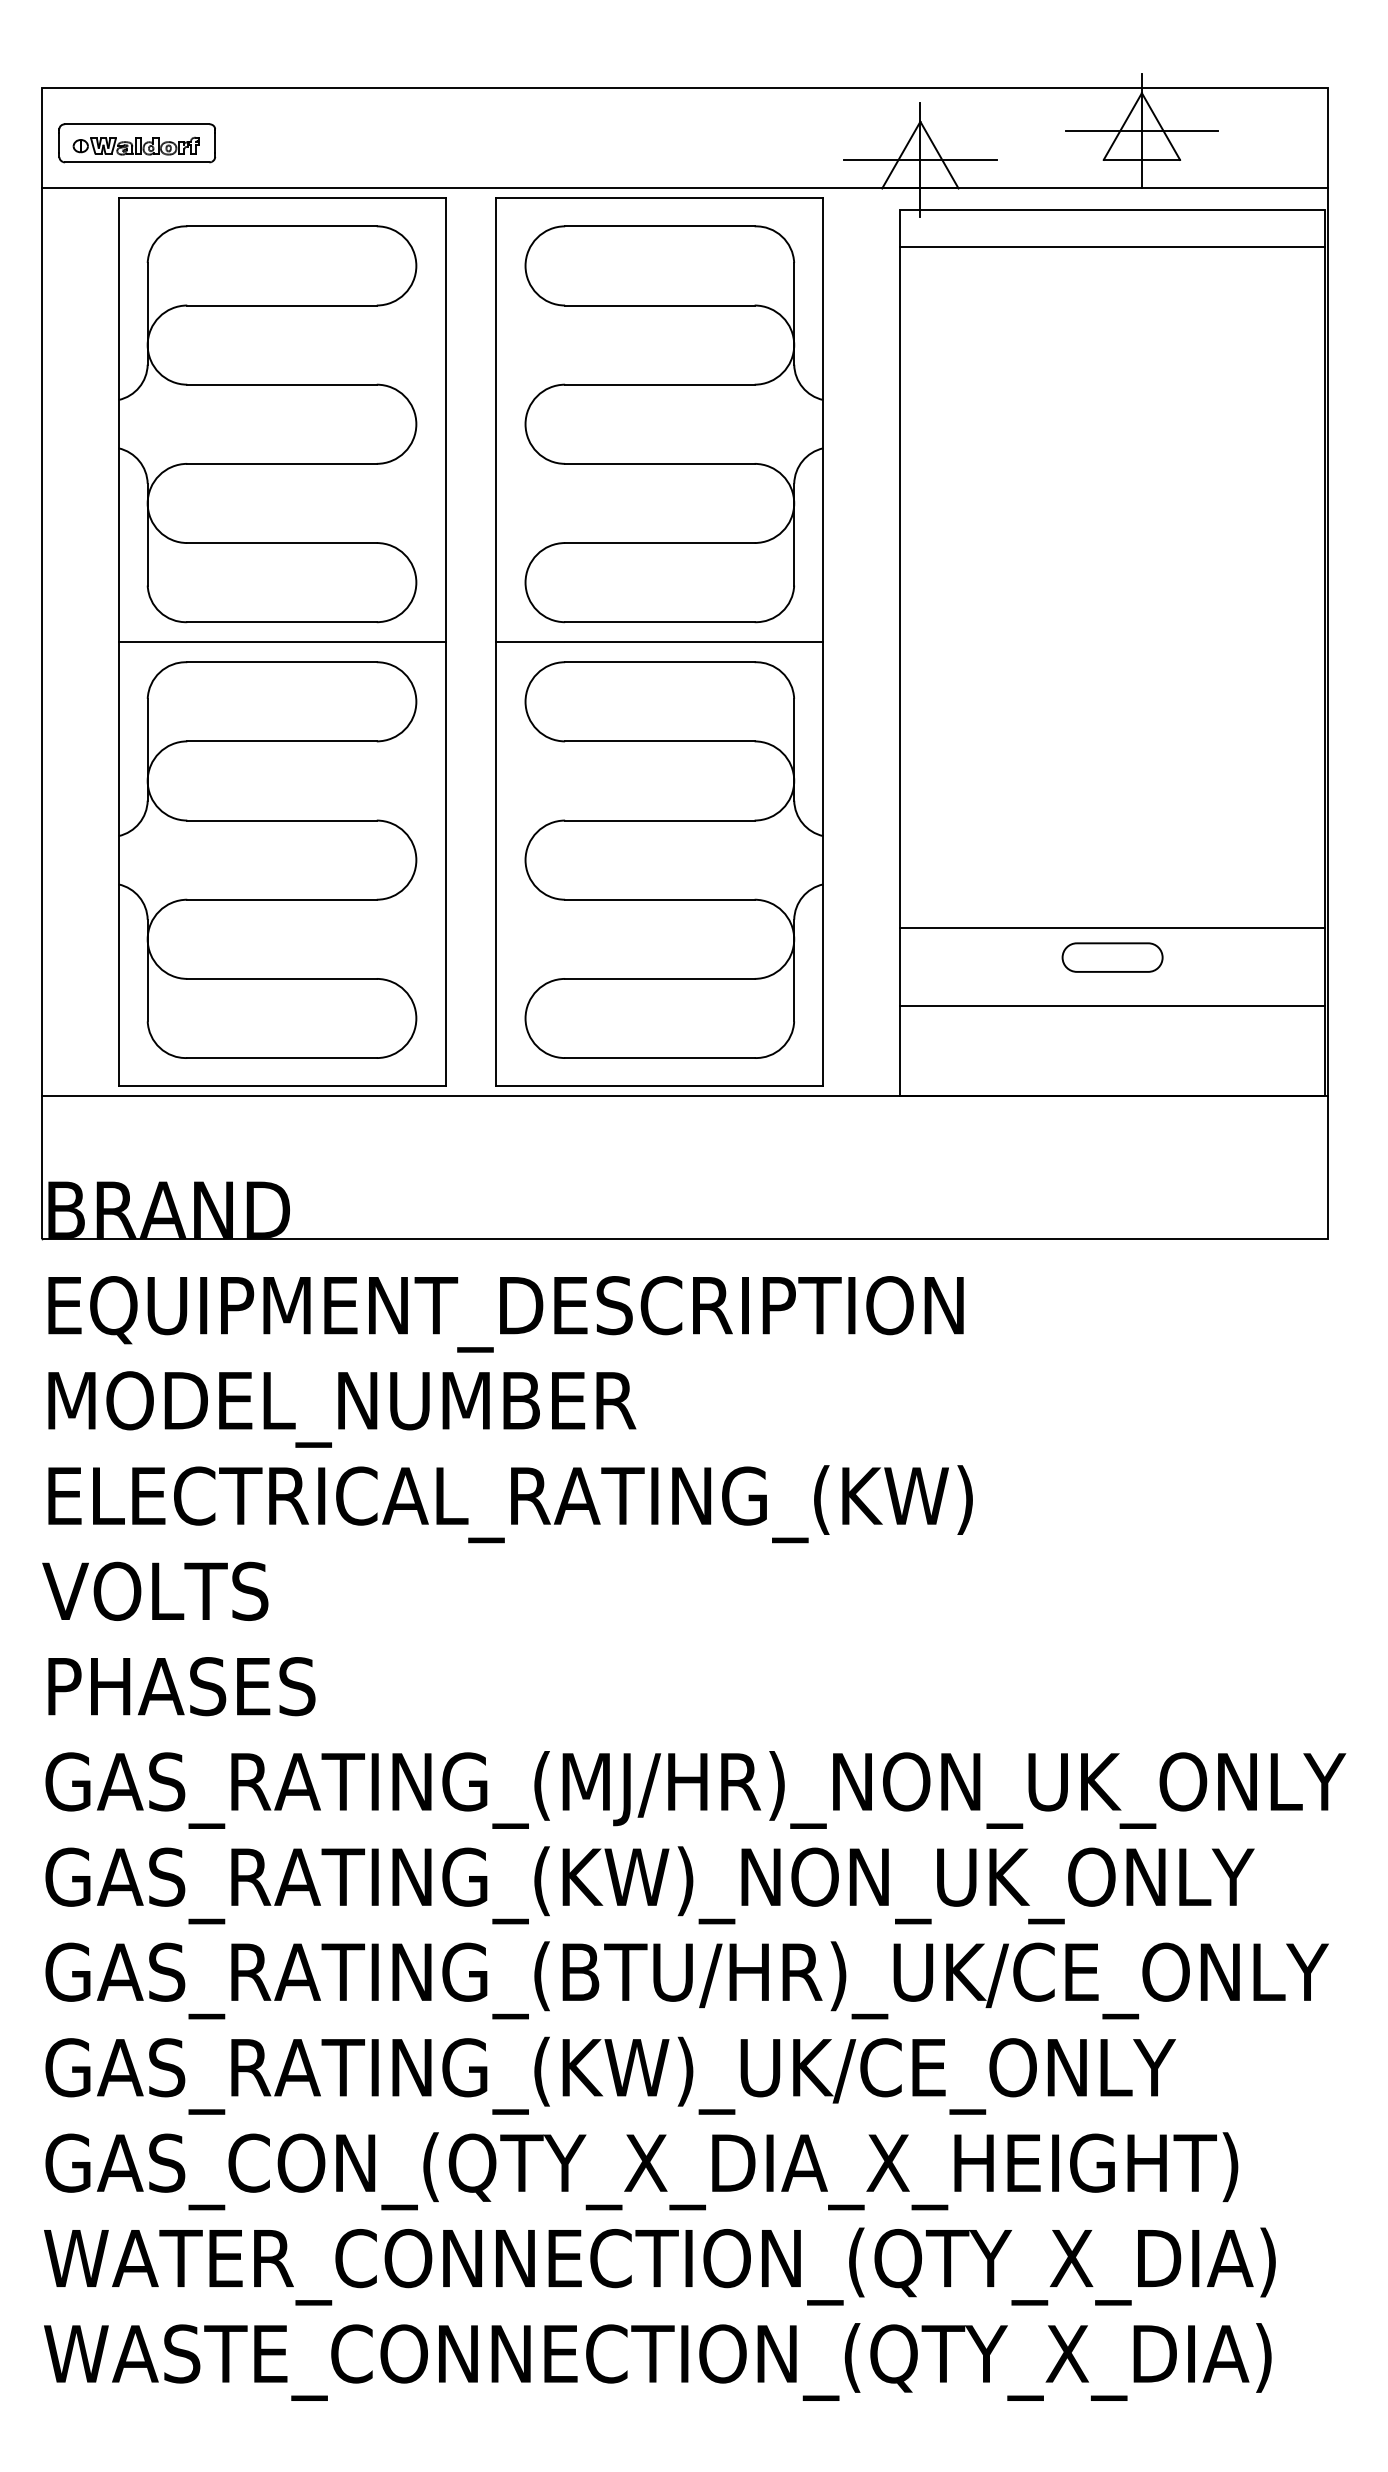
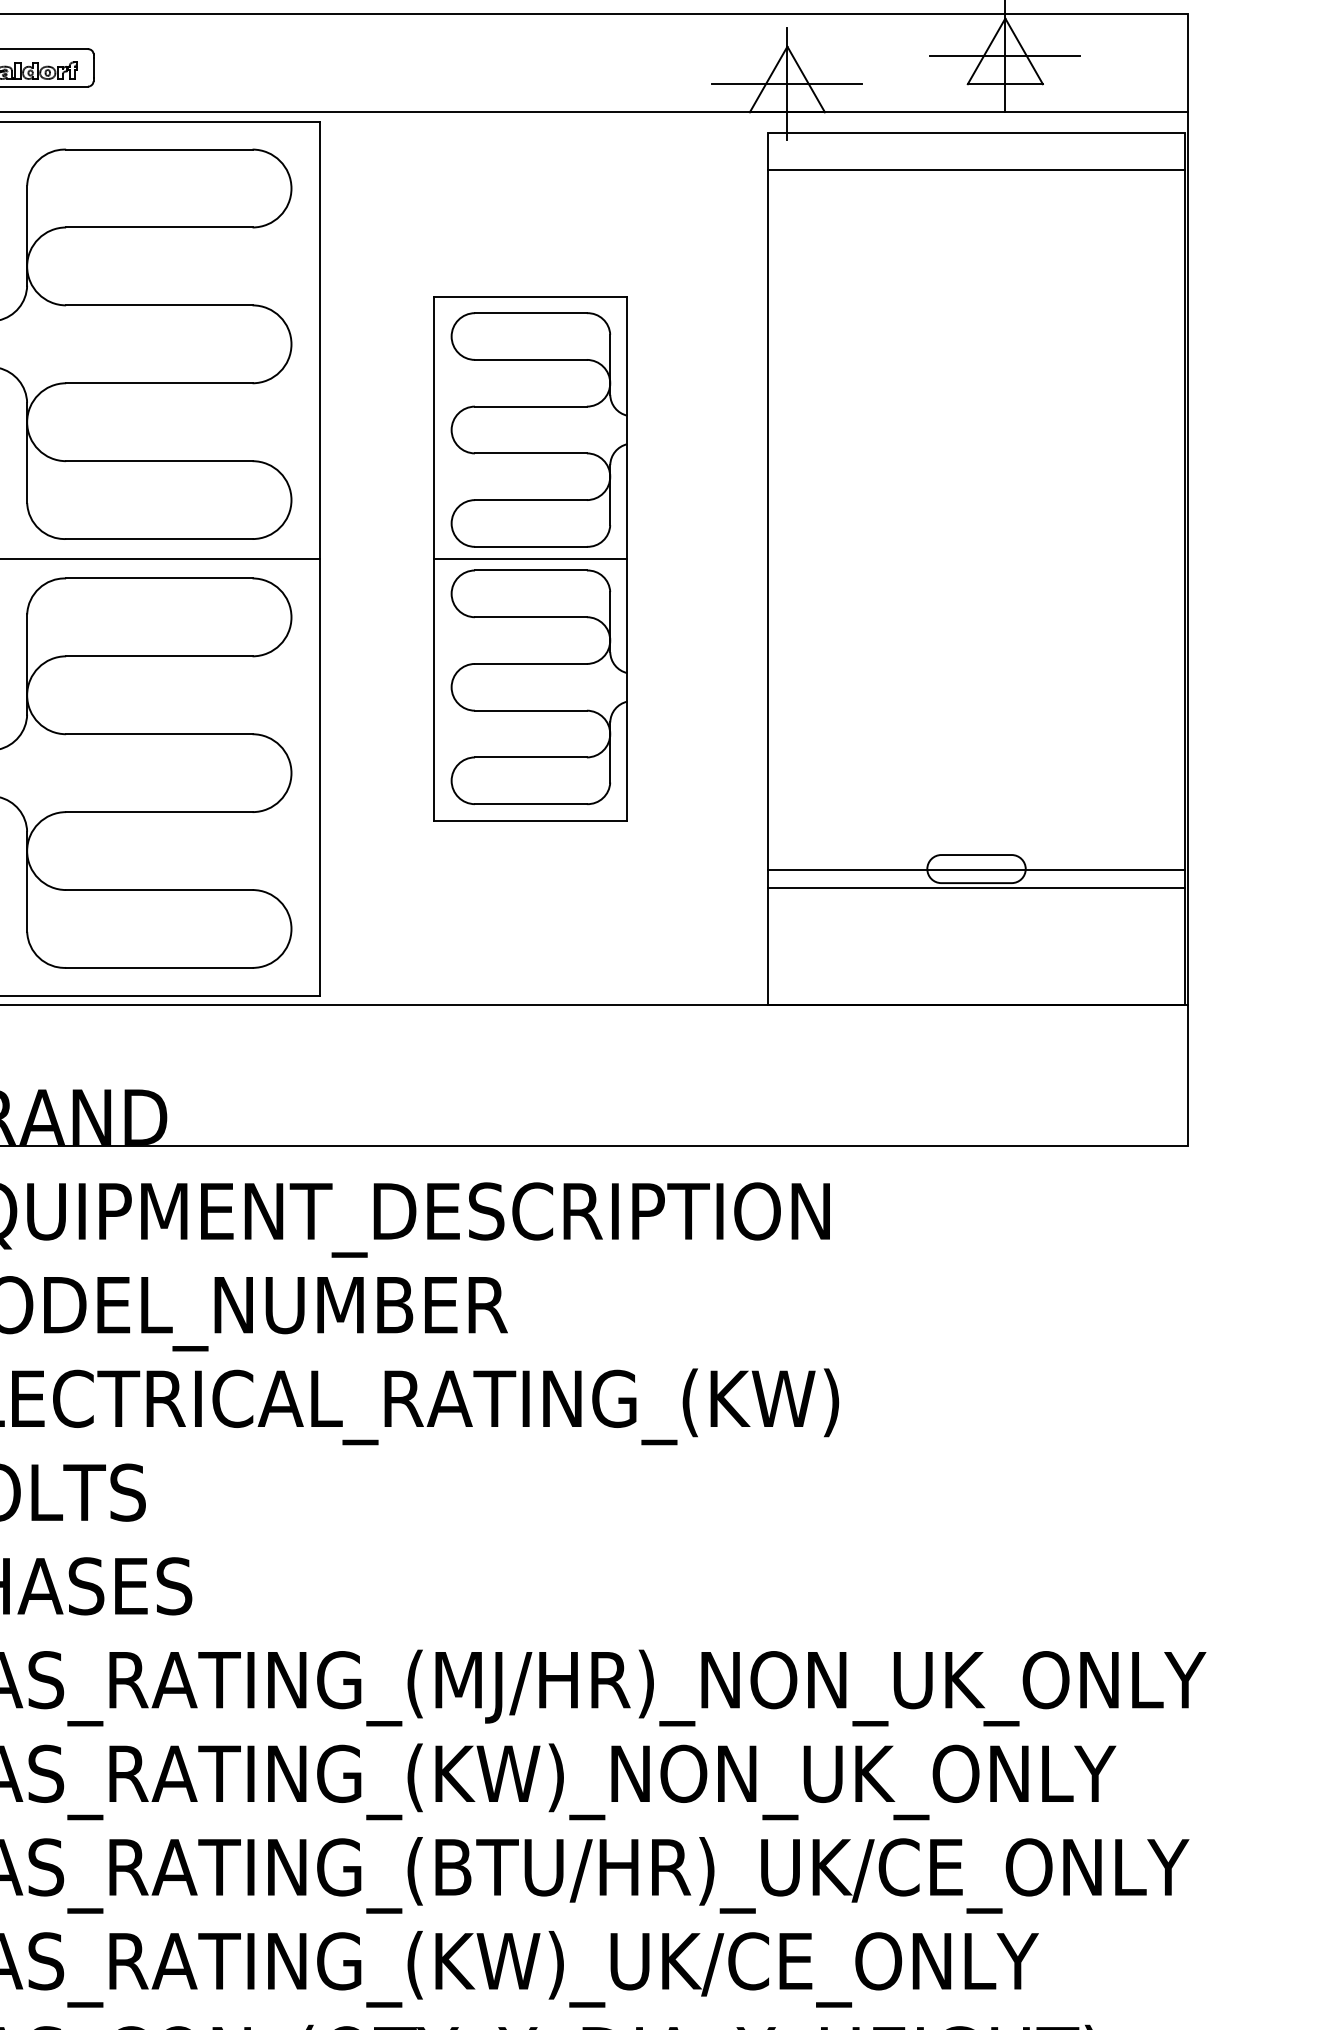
part: (659, 641) -> (530, 558), size x0.6
line: (1112, 928) -> (976, 888), moved
line: (1112, 1005) -> (976, 869), moved

